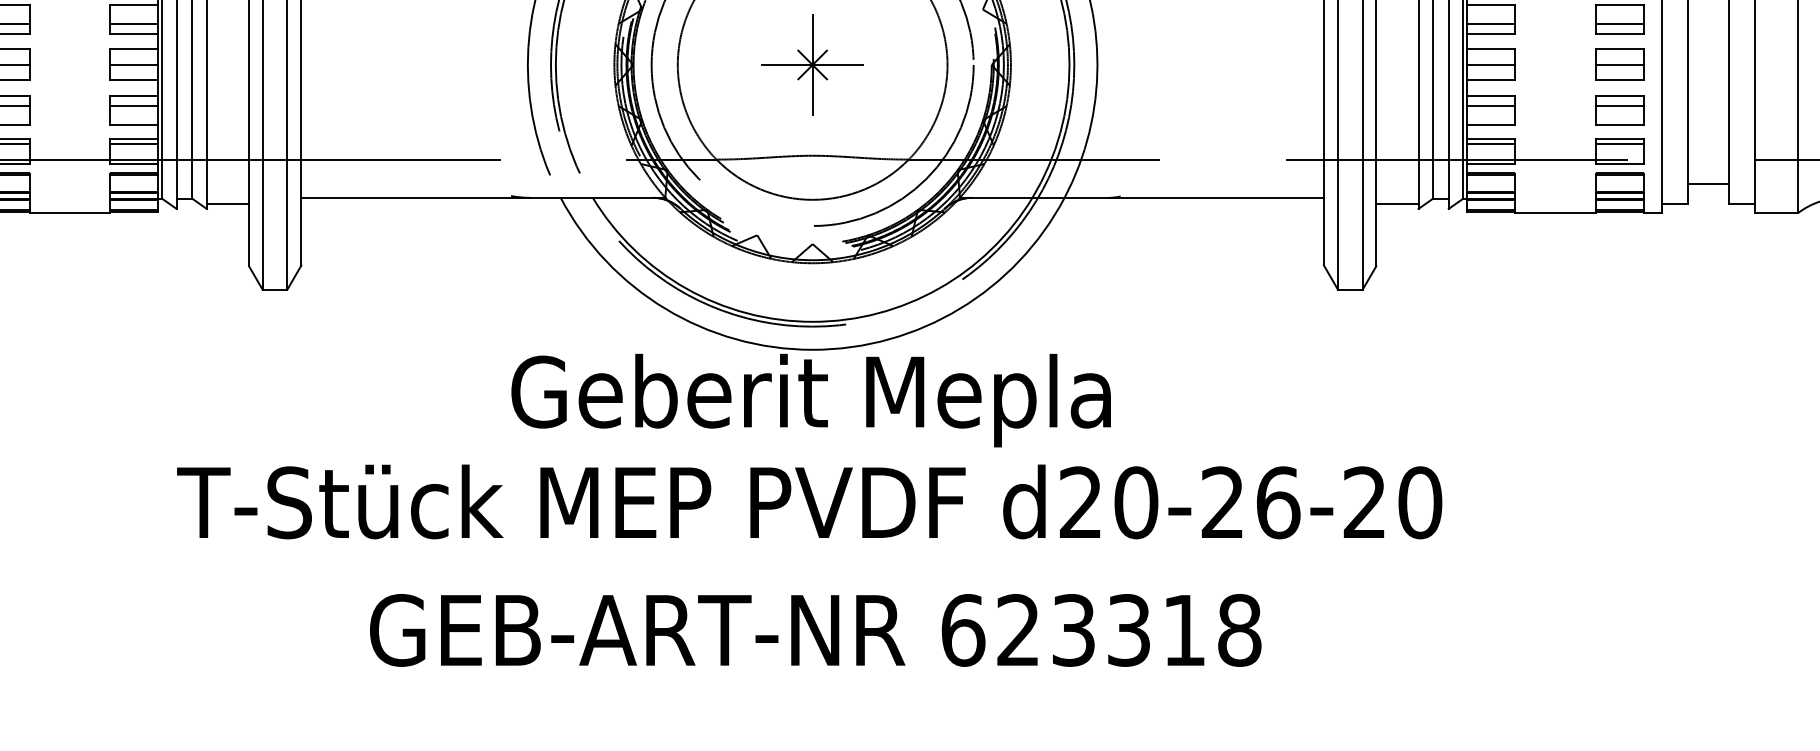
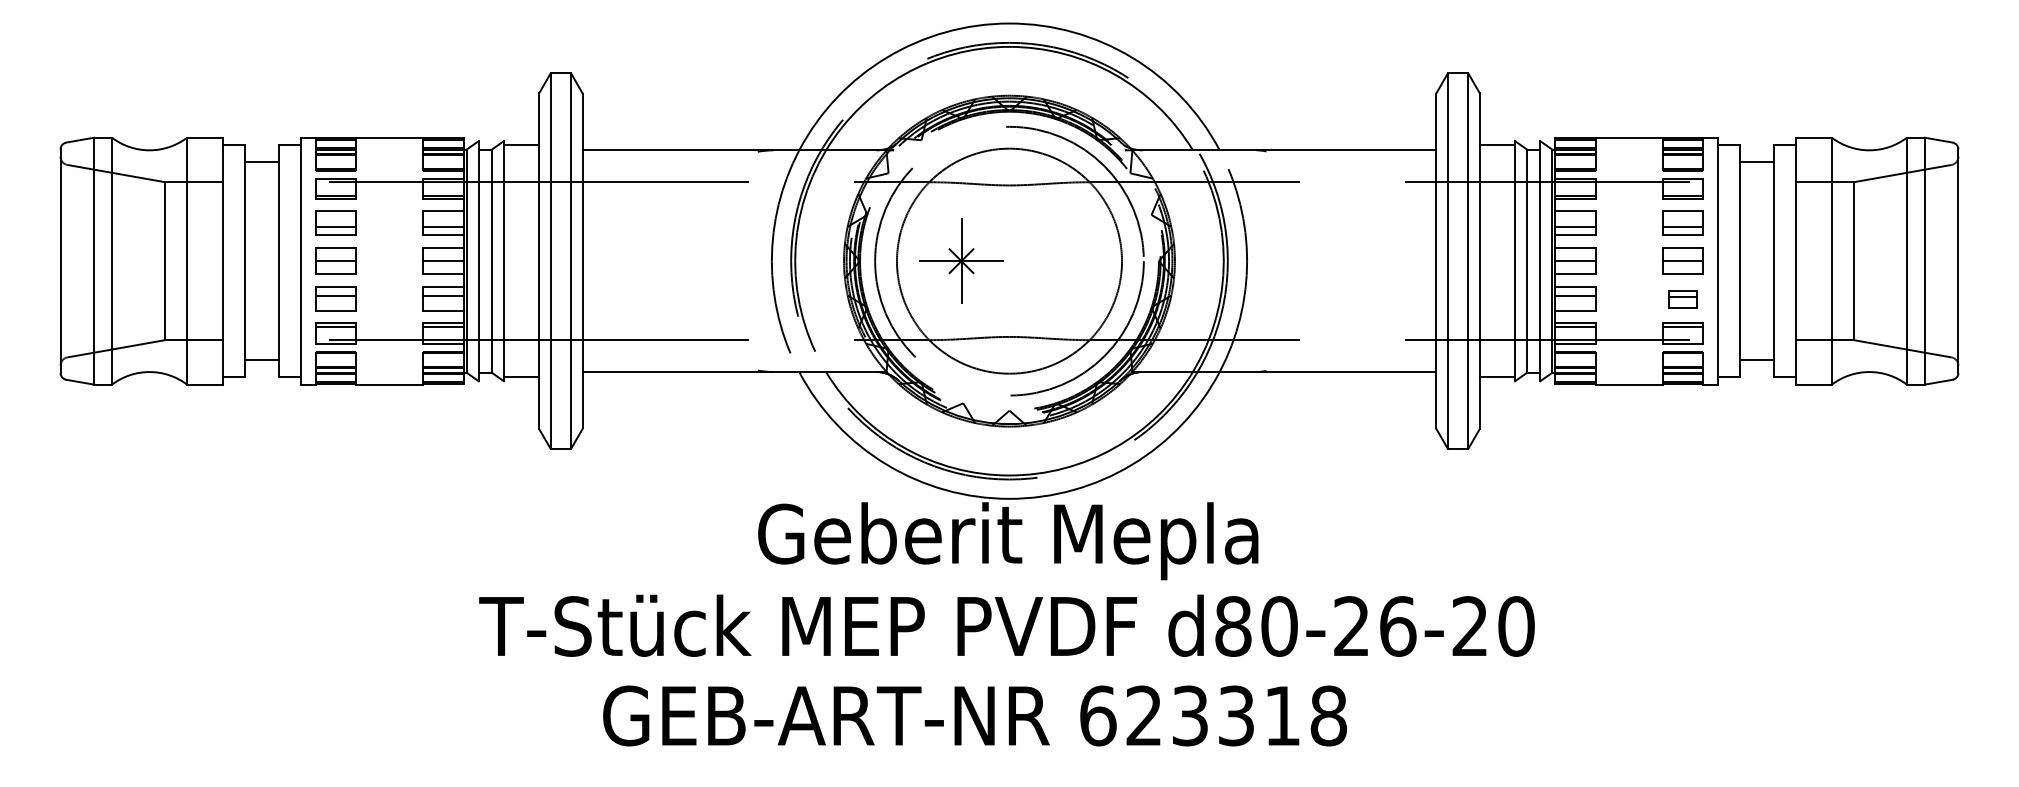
part: (812, 64) -> (961, 260), moved
part: (1619, 109) -> (1682, 298), size x0.7
text: (1081, 502) -> (1233, 626), d20-26-20 -> d80-26-20
text: (815, 629) -> (974, 715), moved

